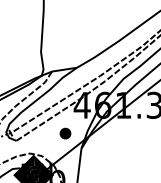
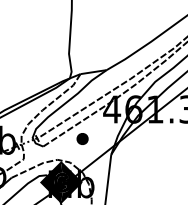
part: (65, 133) -> (82, 138), moved

